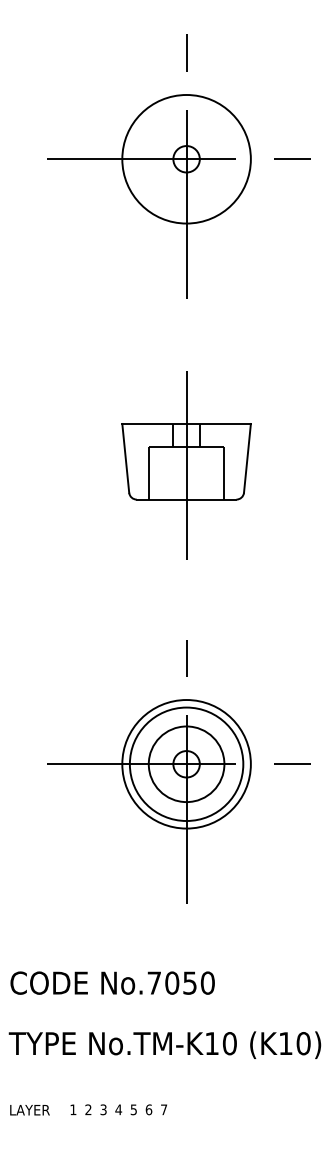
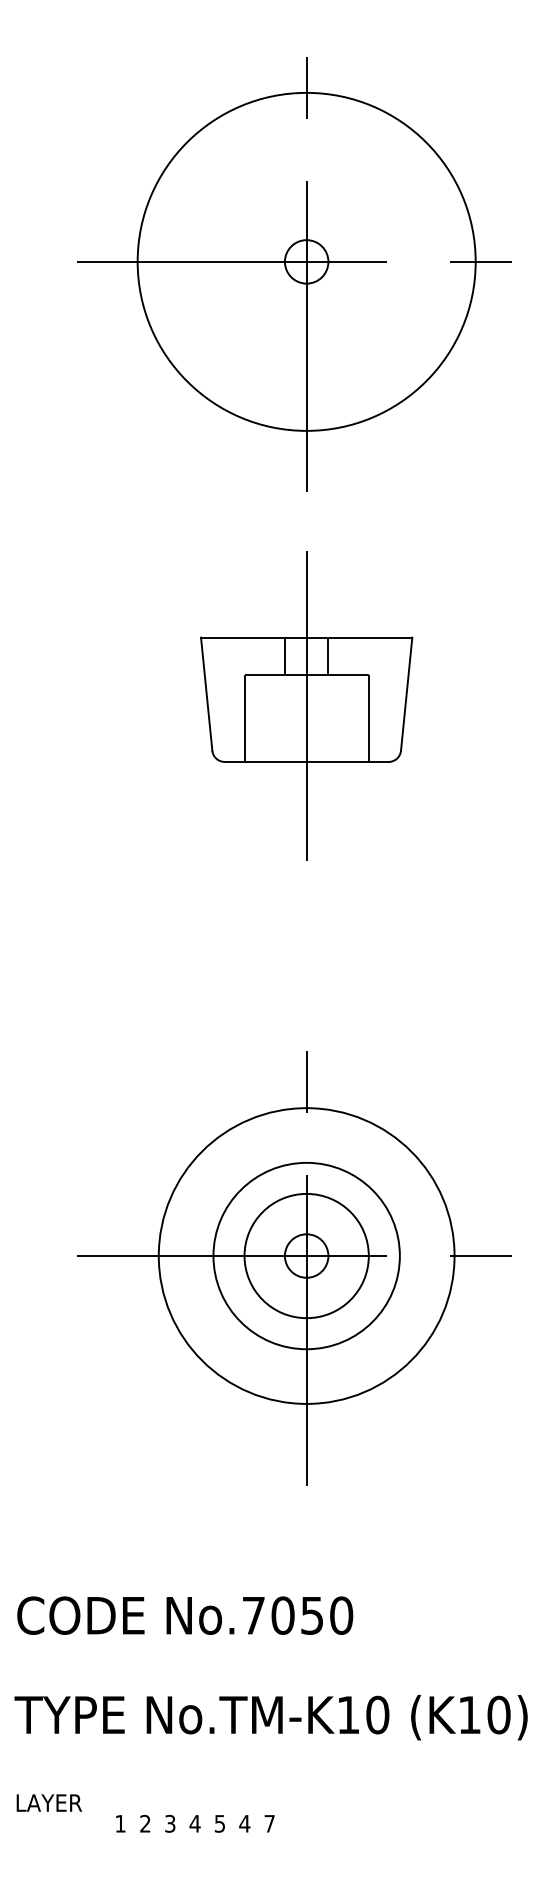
circle: (186, 159) -> (306, 262), size x1.6
part: (186, 465) -> (306, 705), moved
circle: (186, 764) -> (306, 1256), size x1.4
text: (148, 1109) -> (244, 1823), 6 -> 4
text: (29, 1110) -> (48, 1803), moved

